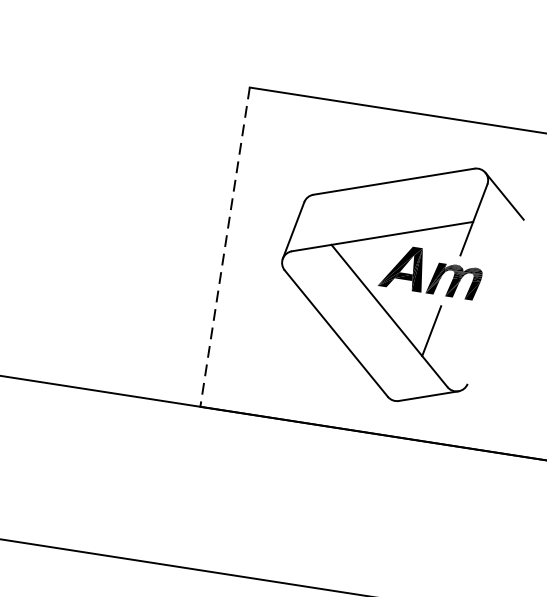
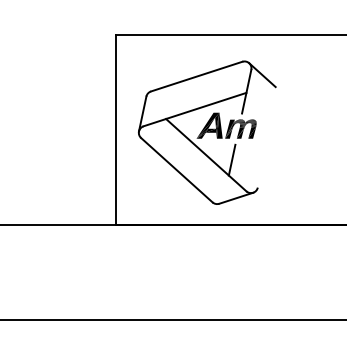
line: (225, 248) -> (116, 130), dashed -> solid
part: (397, 278) -> (207, 132), moved

